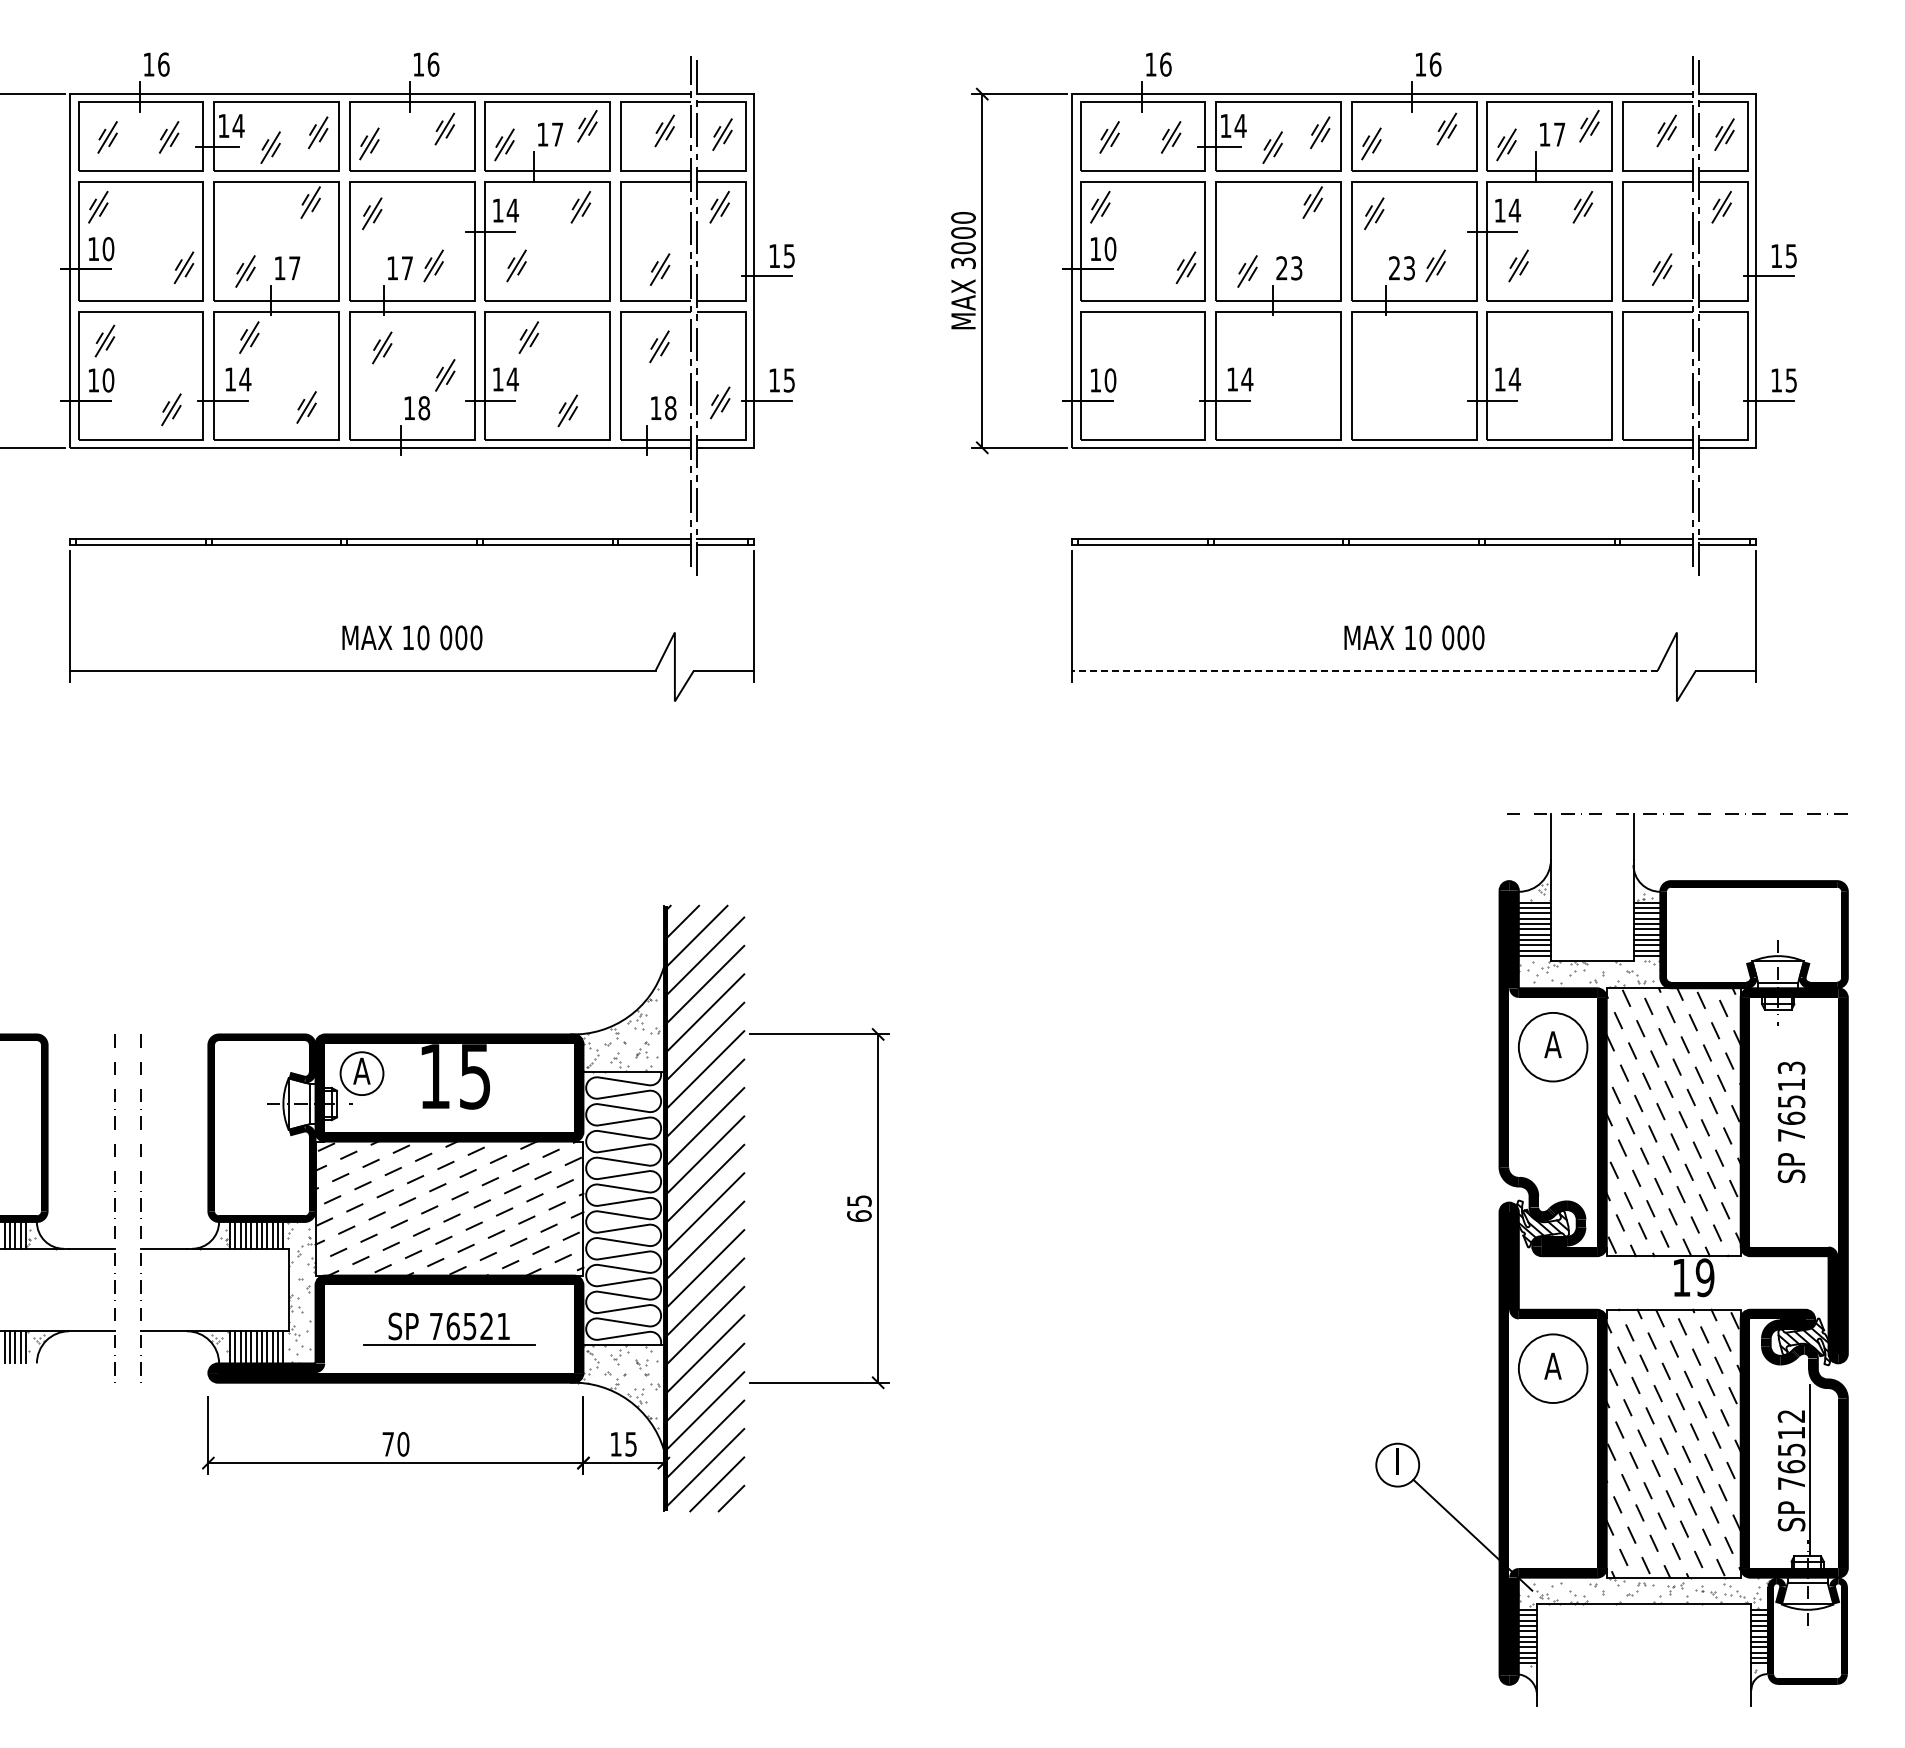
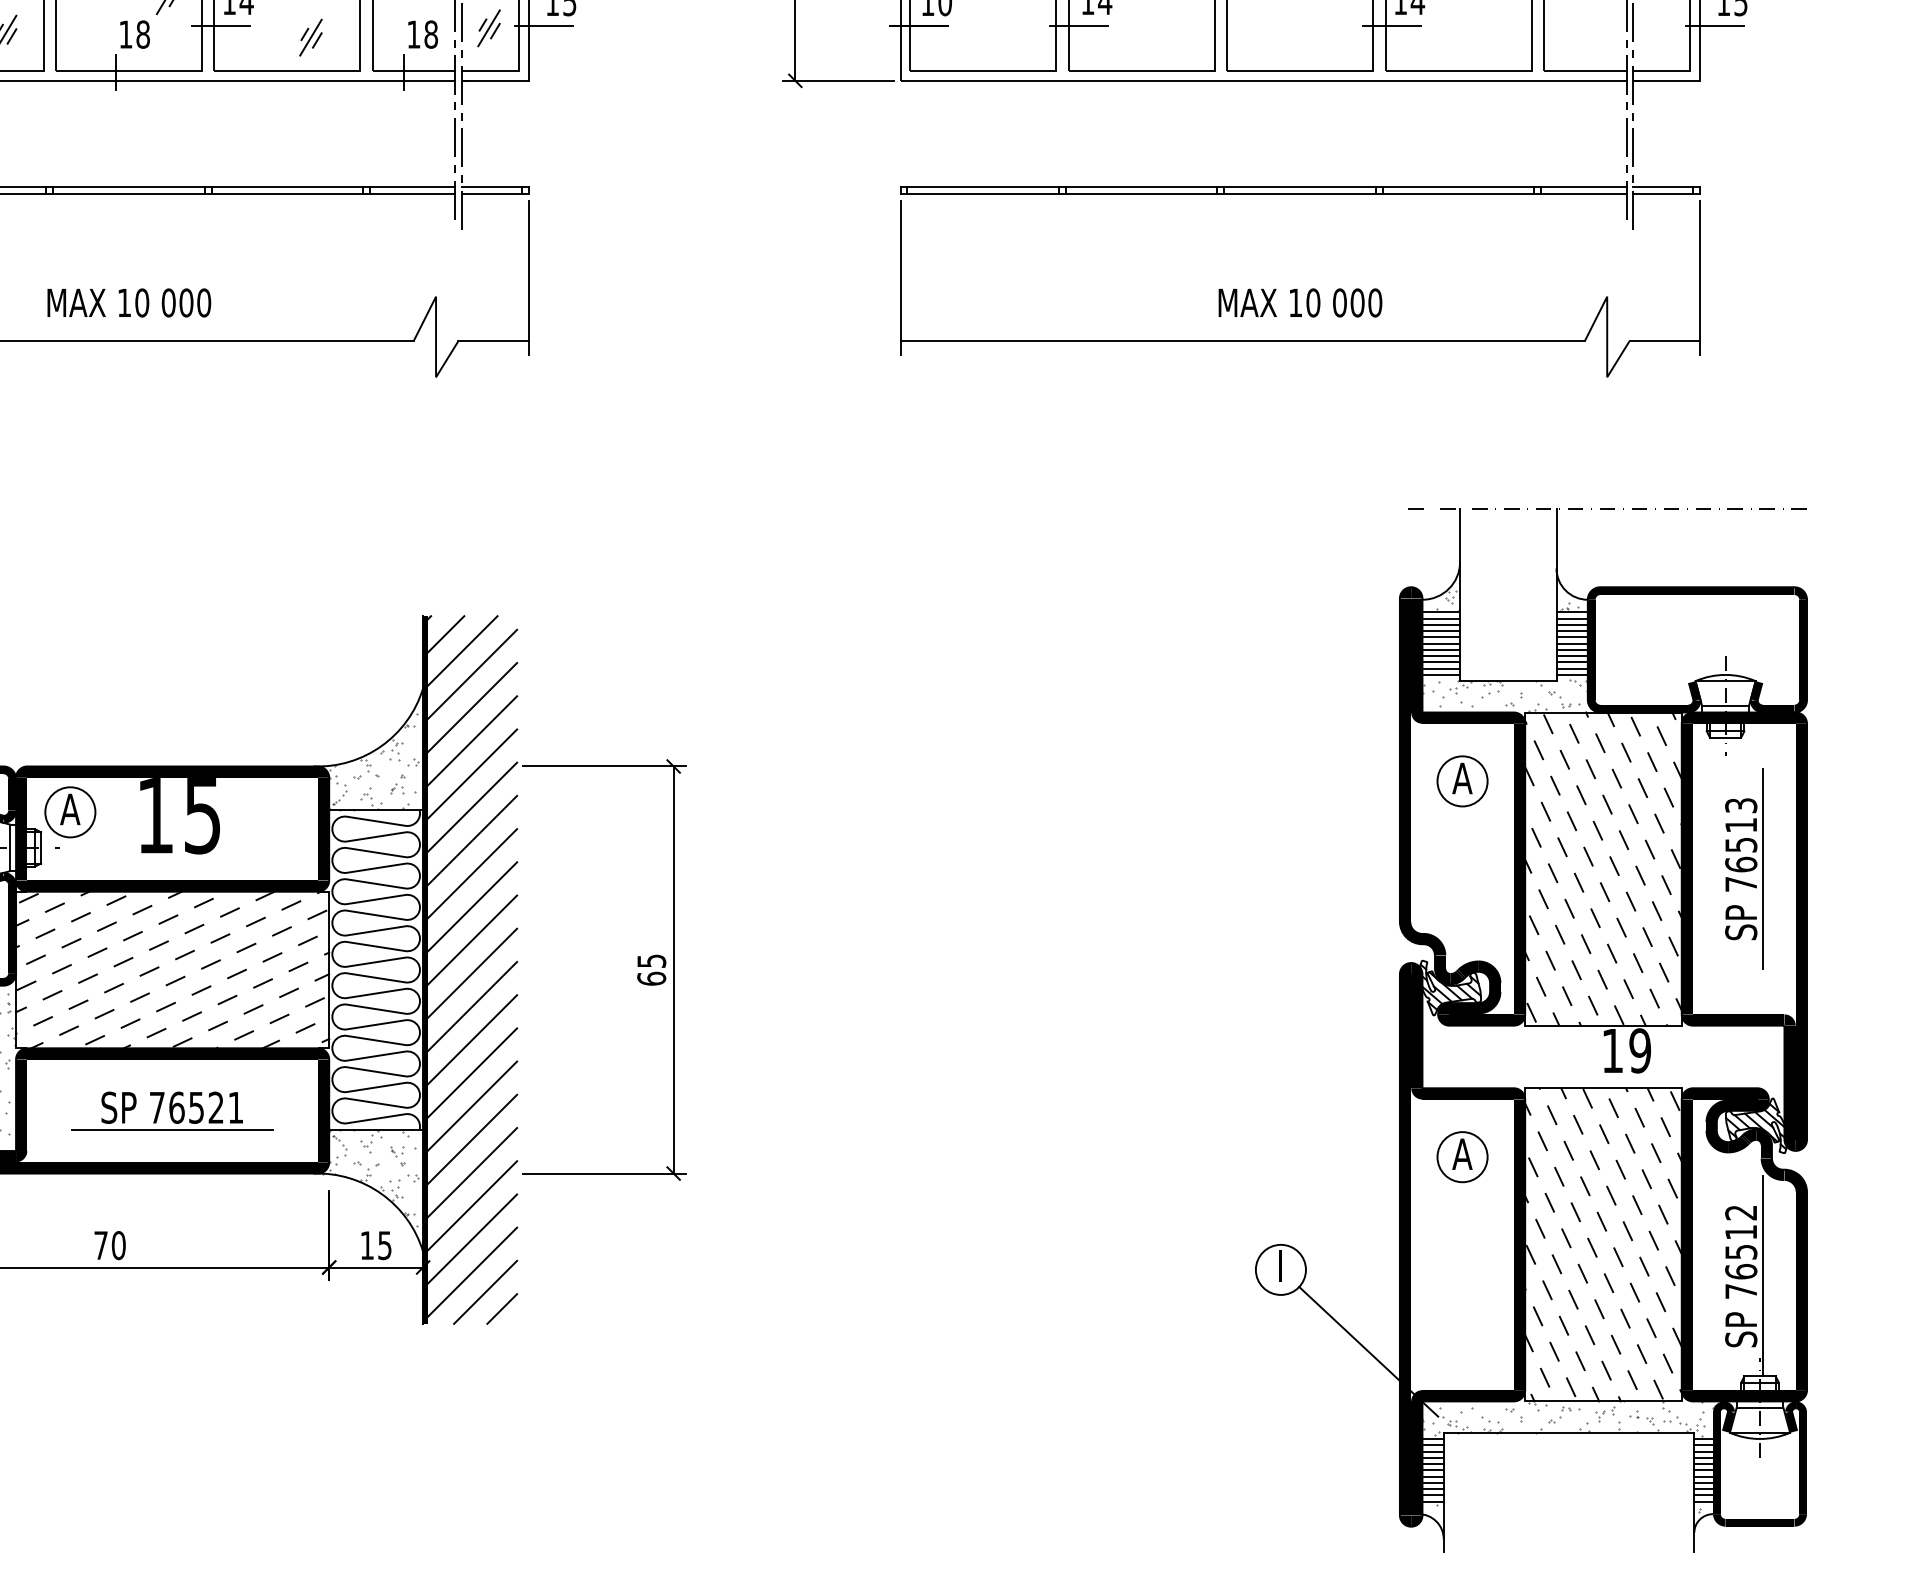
line: (1365, 670) -> (1243, 341), dashed -> solid
circle: (1552, 1046) -> (1461, 780), size x0.62
line: (1810, 1121) -> (1763, 868), added
circle: (1552, 1368) -> (1461, 1156), size x0.62

